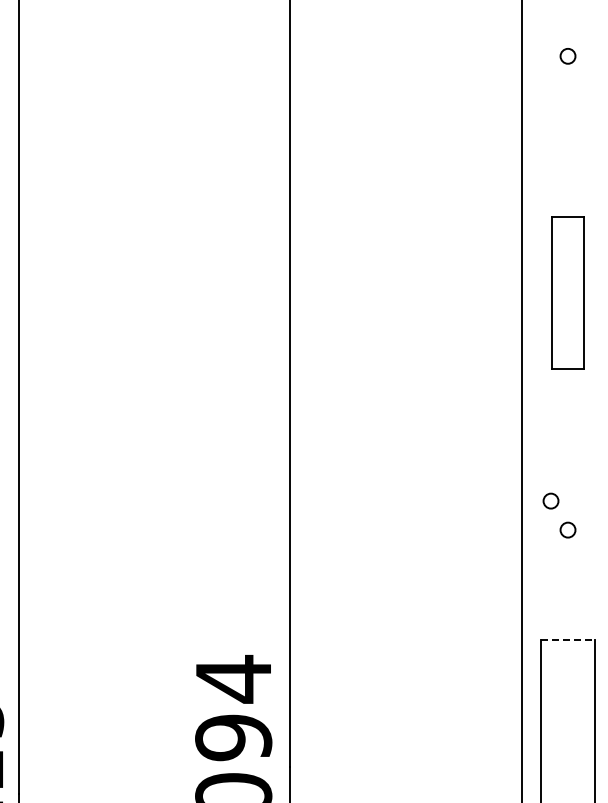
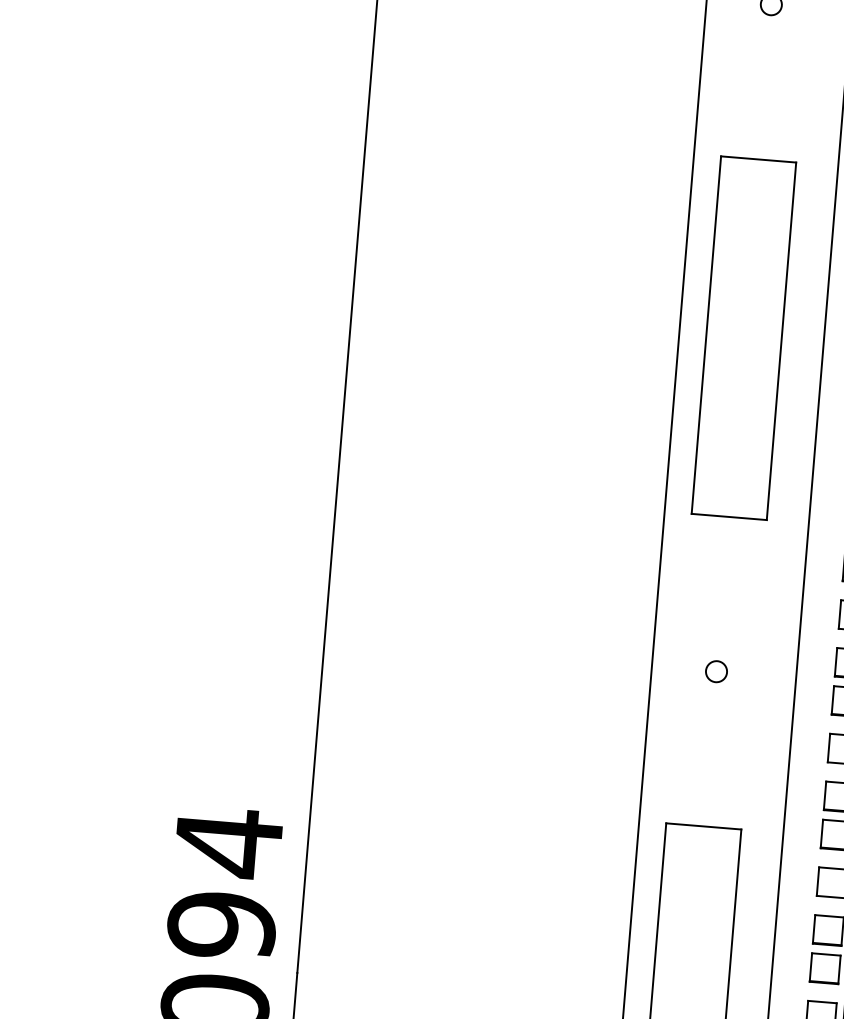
part: (567, 292) -> (743, 337), size x1.67
circle: (550, 500) -> (695, 627), removed
line: (568, 640) -> (704, 827), dashed -> solid

